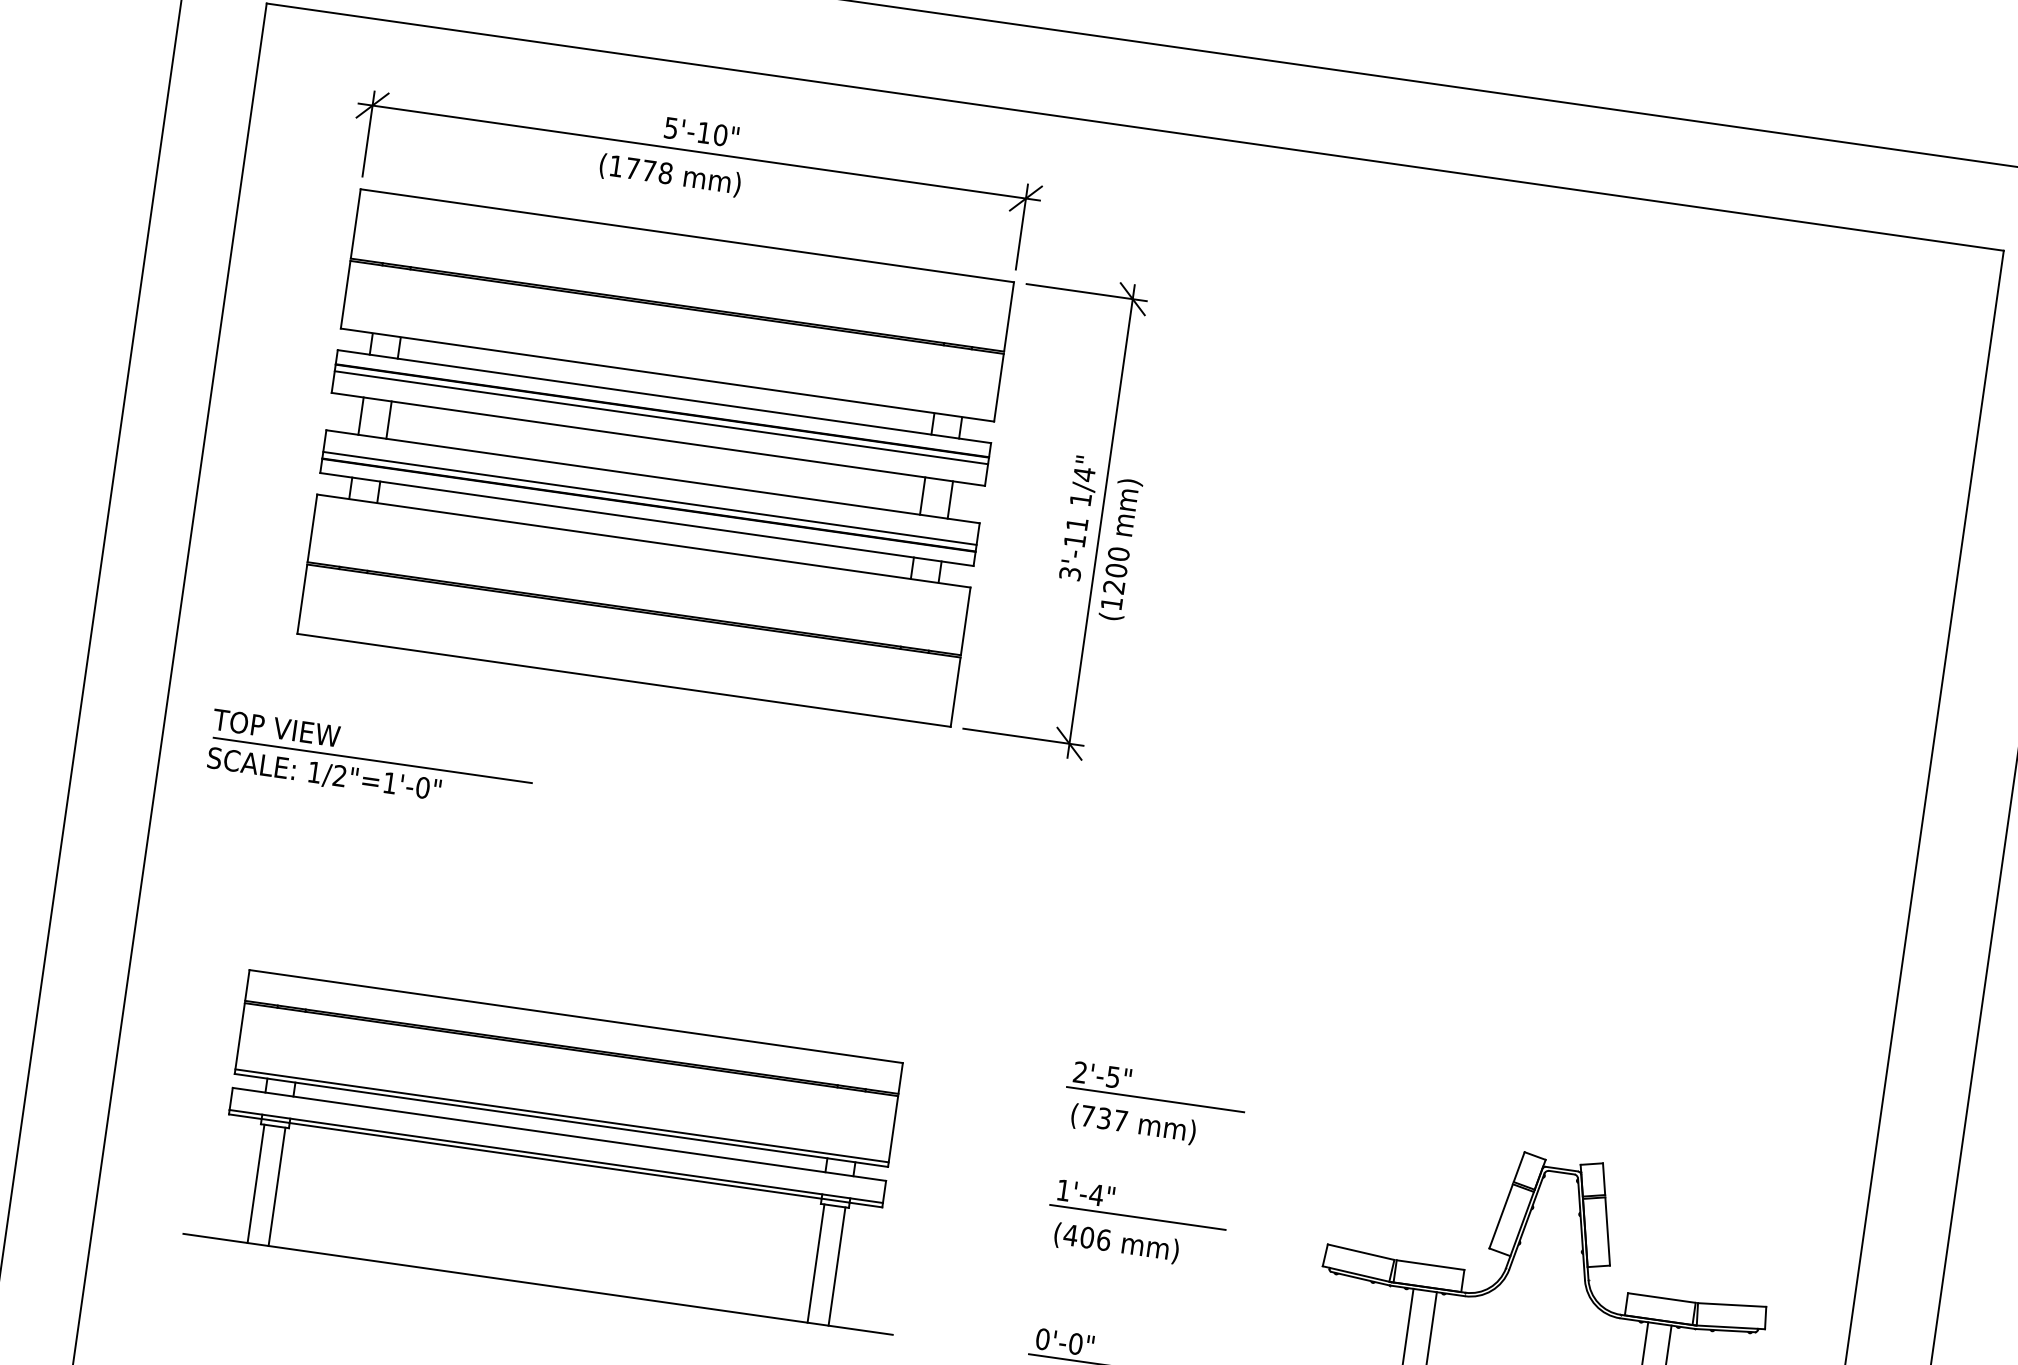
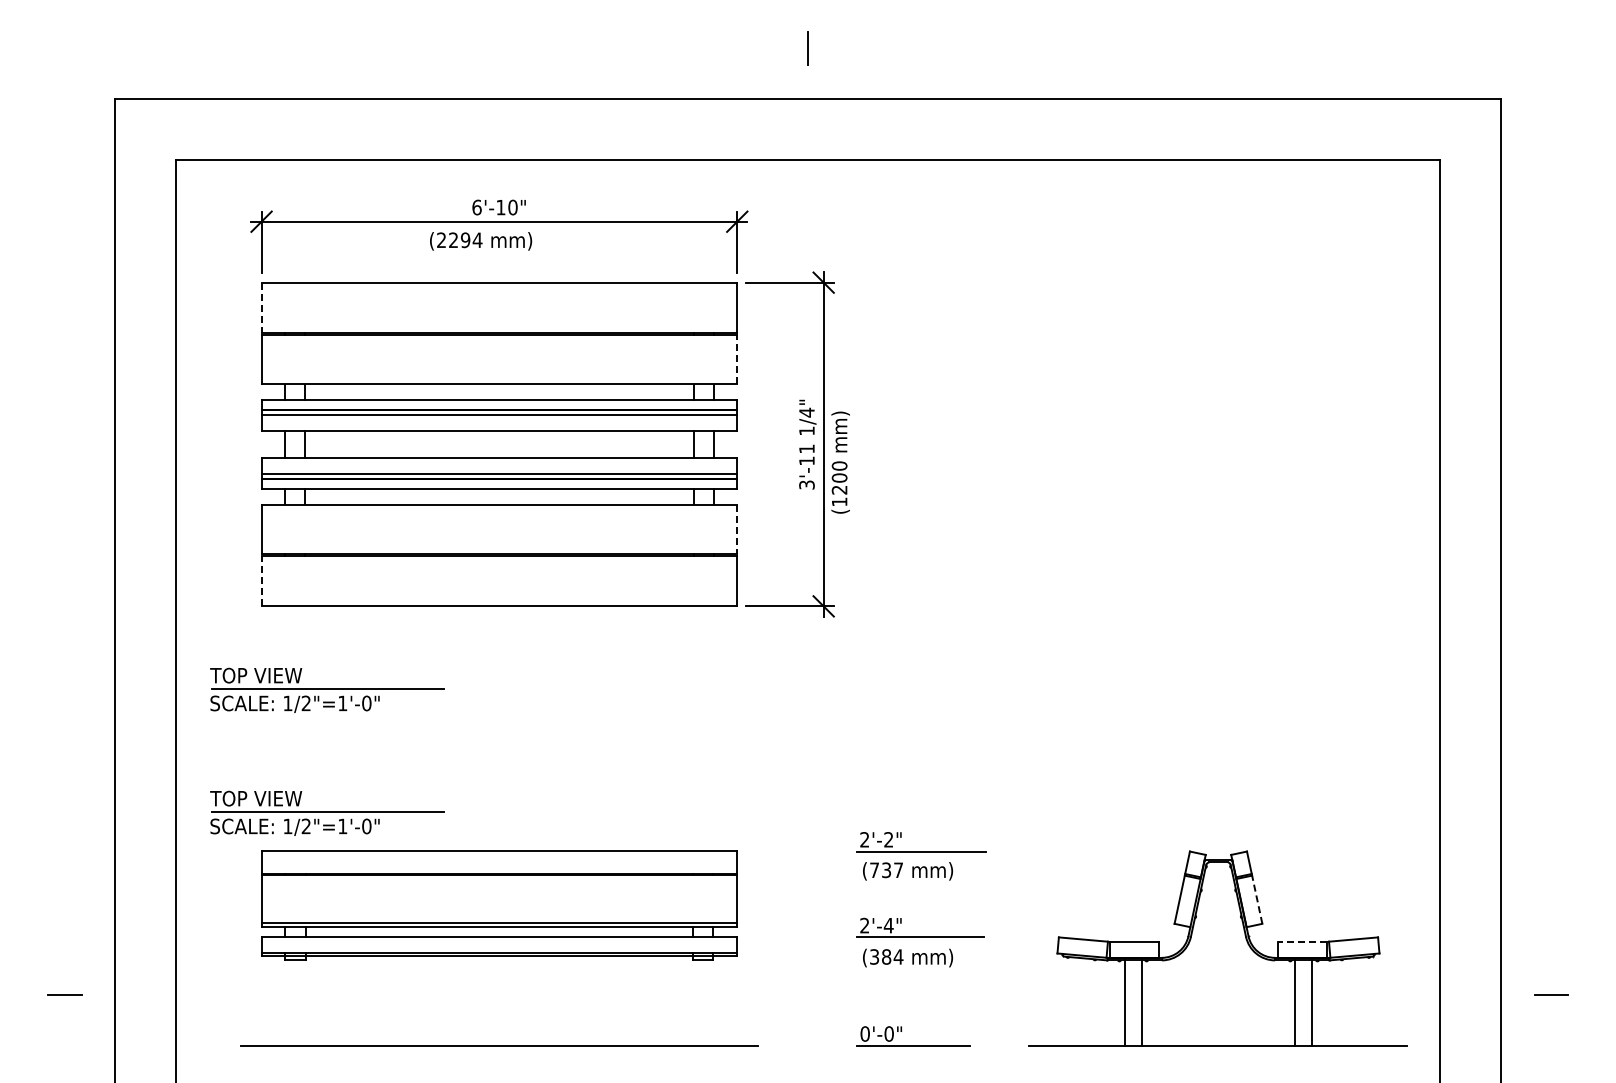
text: (670, 128) -> (476, 207), 5'-10" -> 6'-10"
text: (640, 170) -> (459, 240), (1778 -> (2294
line: (355, 224) -> (261, 308), solid -> dashed
line: (999, 387) -> (737, 359), solid -> dashed
line: (302, 598) -> (261, 580), solid -> dashed
line: (966, 621) -> (737, 529), solid -> dashed
part: (347, 929) -> (327, 812), added
text: (1112, 1076) -> (888, 839), 2'-5" -> 2'-2"
line: (255, 1183) -> (287, 1002), removed
line: (277, 1186) -> (303, 1002), removed
text: (1063, 1190) -> (864, 925), 1'-4" -> 2'-4"
line: (1608, 1231) -> (1257, 899), solid -> dashed
text: (1087, 1236) -> (886, 956), (406 -> (384
line: (815, 1262) -> (695, 1002), removed
line: (836, 1265) -> (710, 1002), removed
line: (1661, 1297) -> (1302, 941), solid -> dashed

